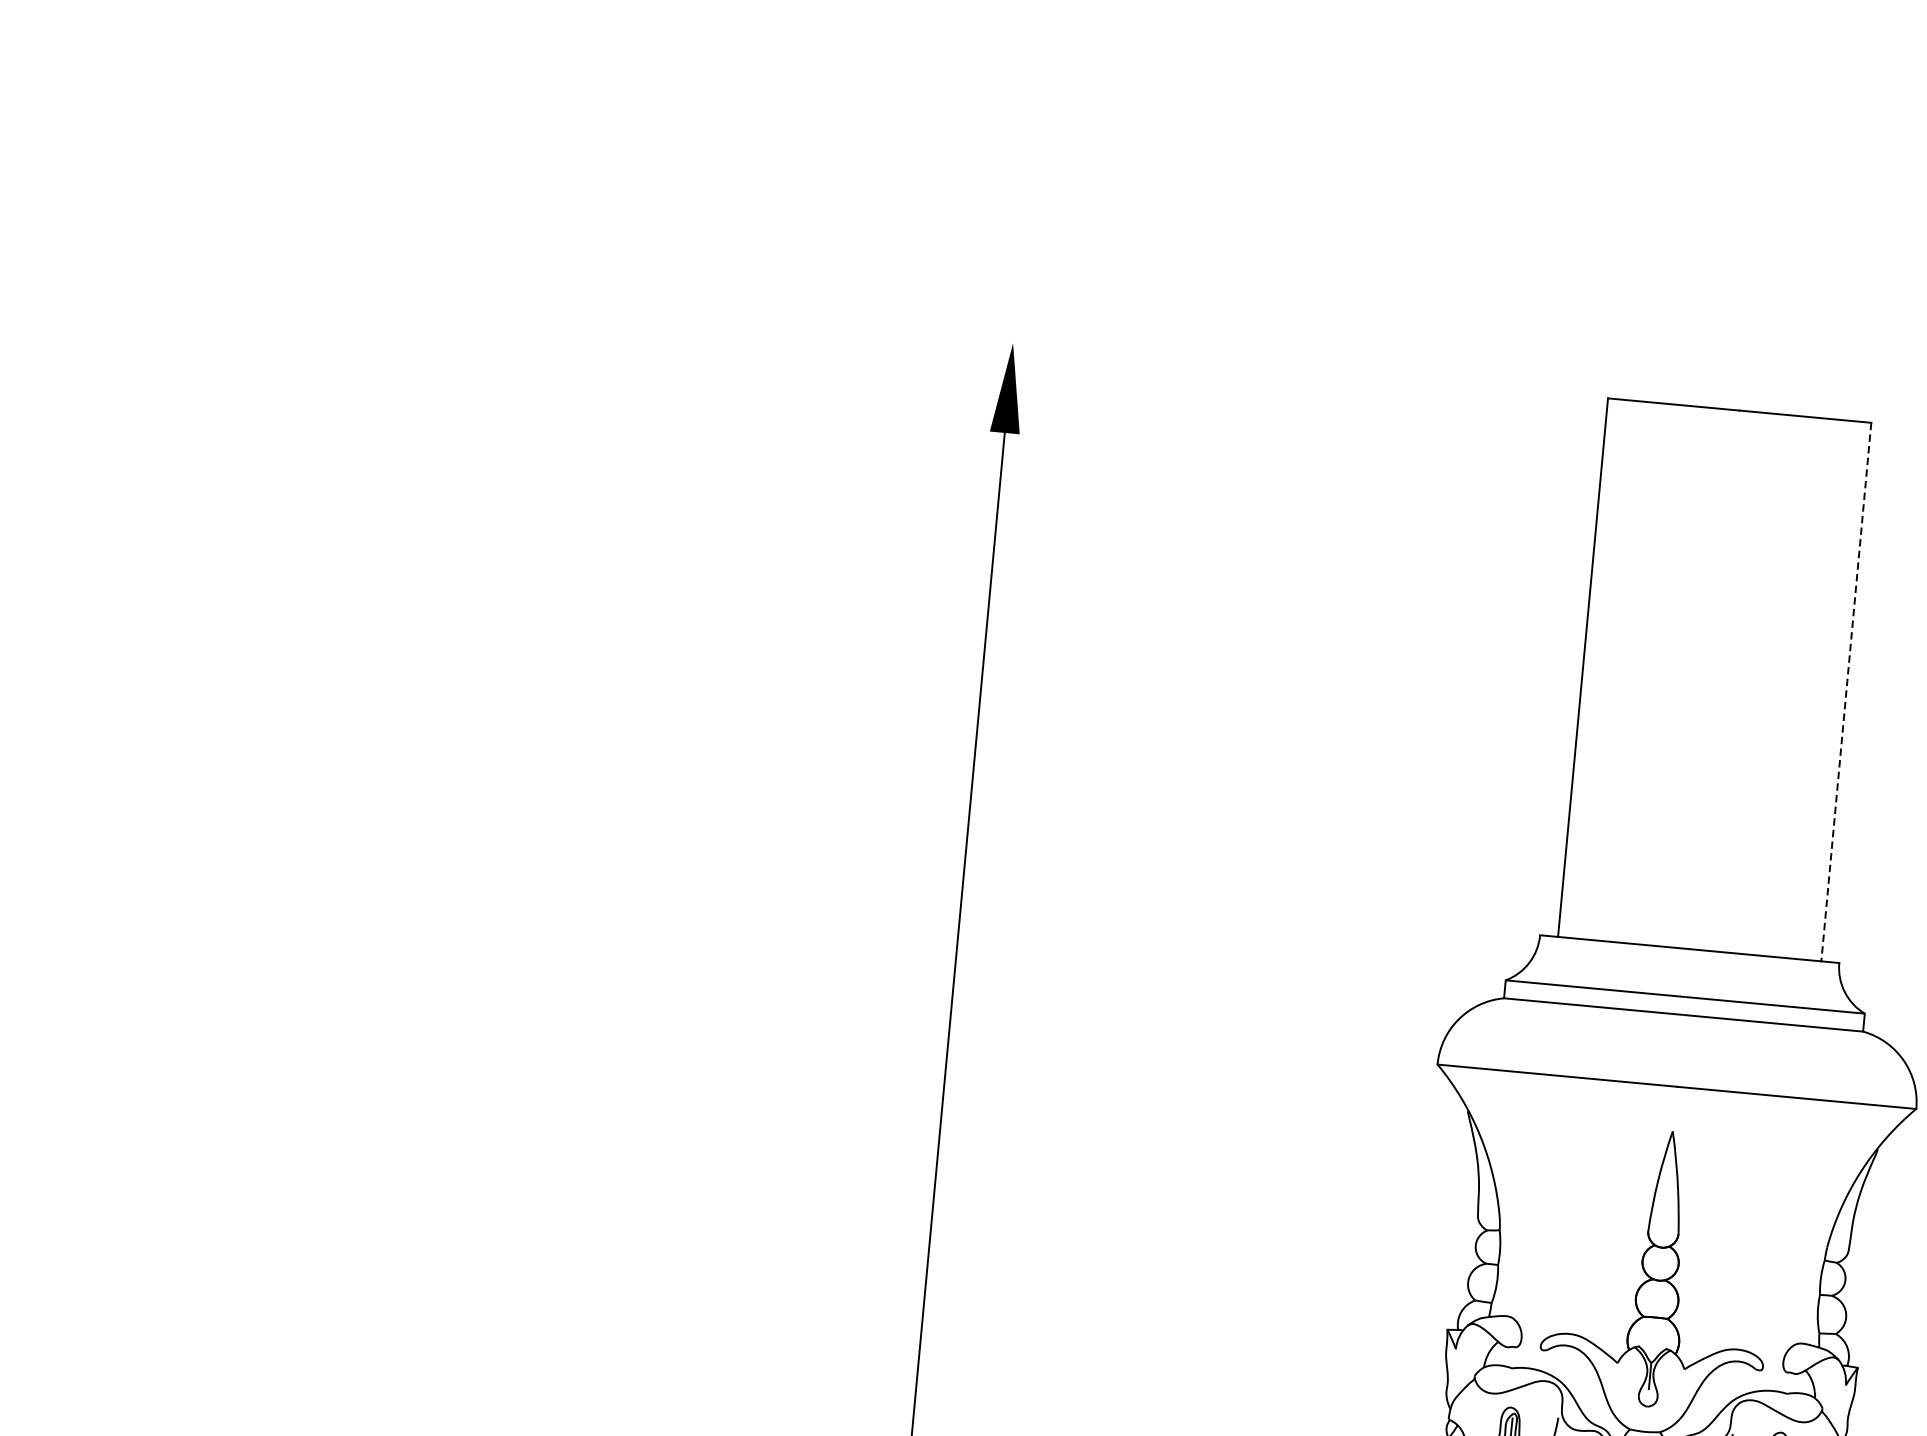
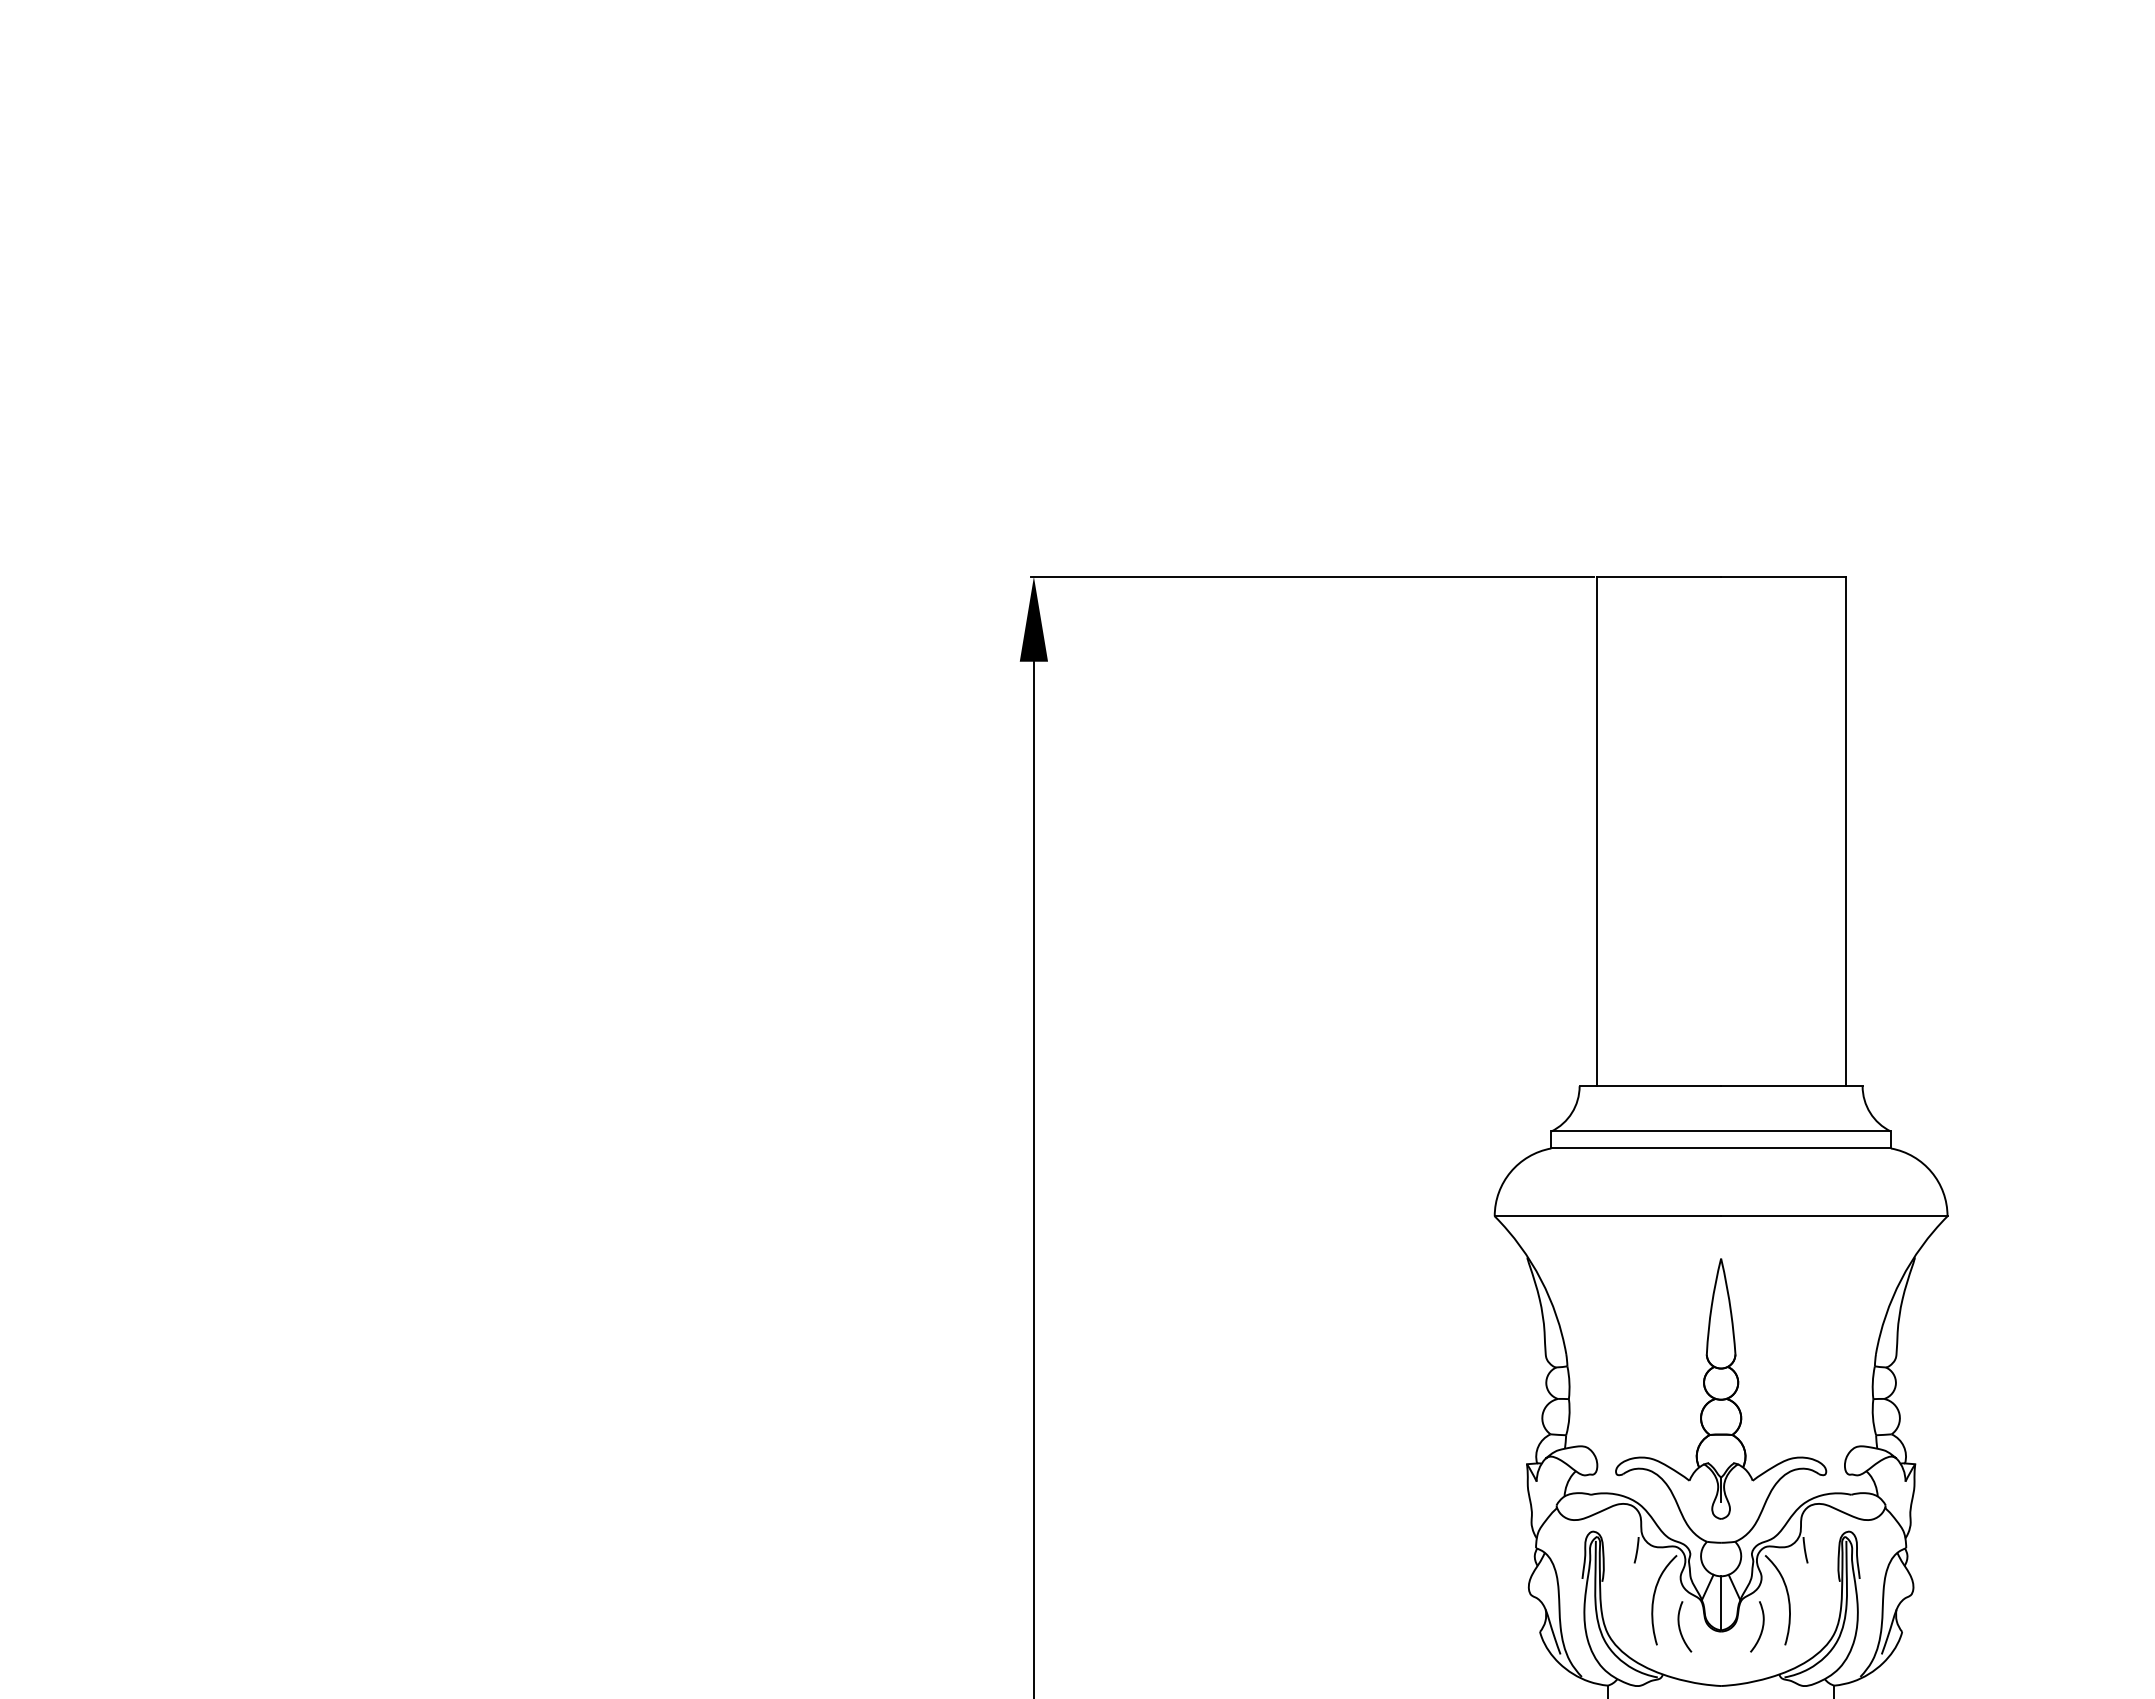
line: (1307, 370) -> (1312, 576), added
line: (1846, 692) -> (1845, 831), dashed -> solid

